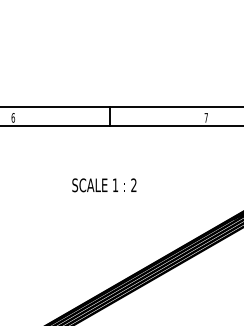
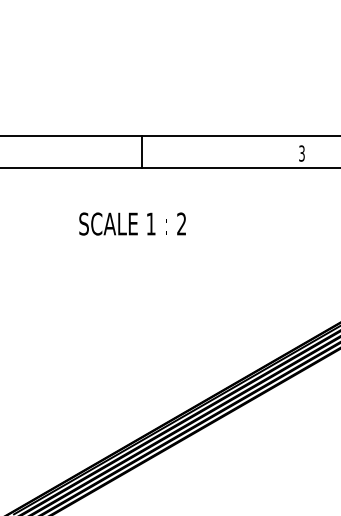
text: (205, 117) -> (300, 152), 7 -> 3
text: (104, 185) -> (132, 224), moved

